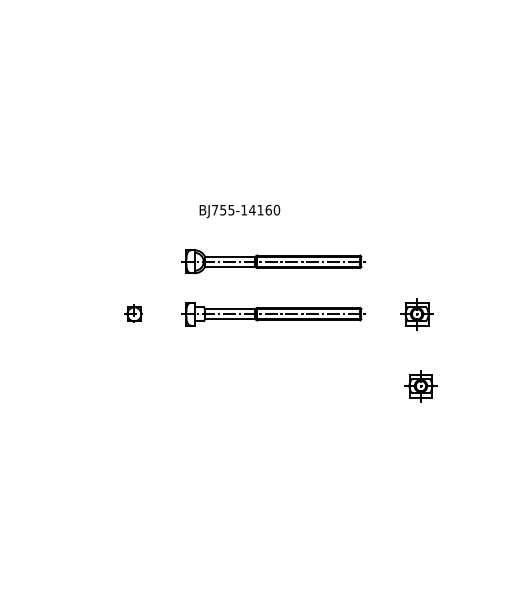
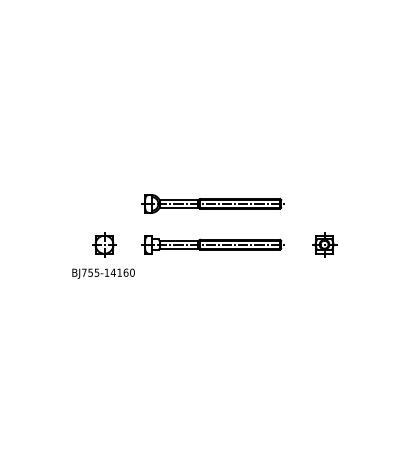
text: (239, 211) -> (103, 273), moved
part: (134, 313) -> (104, 244), size x1.67
part: (420, 385) -> (327, 300), removed

